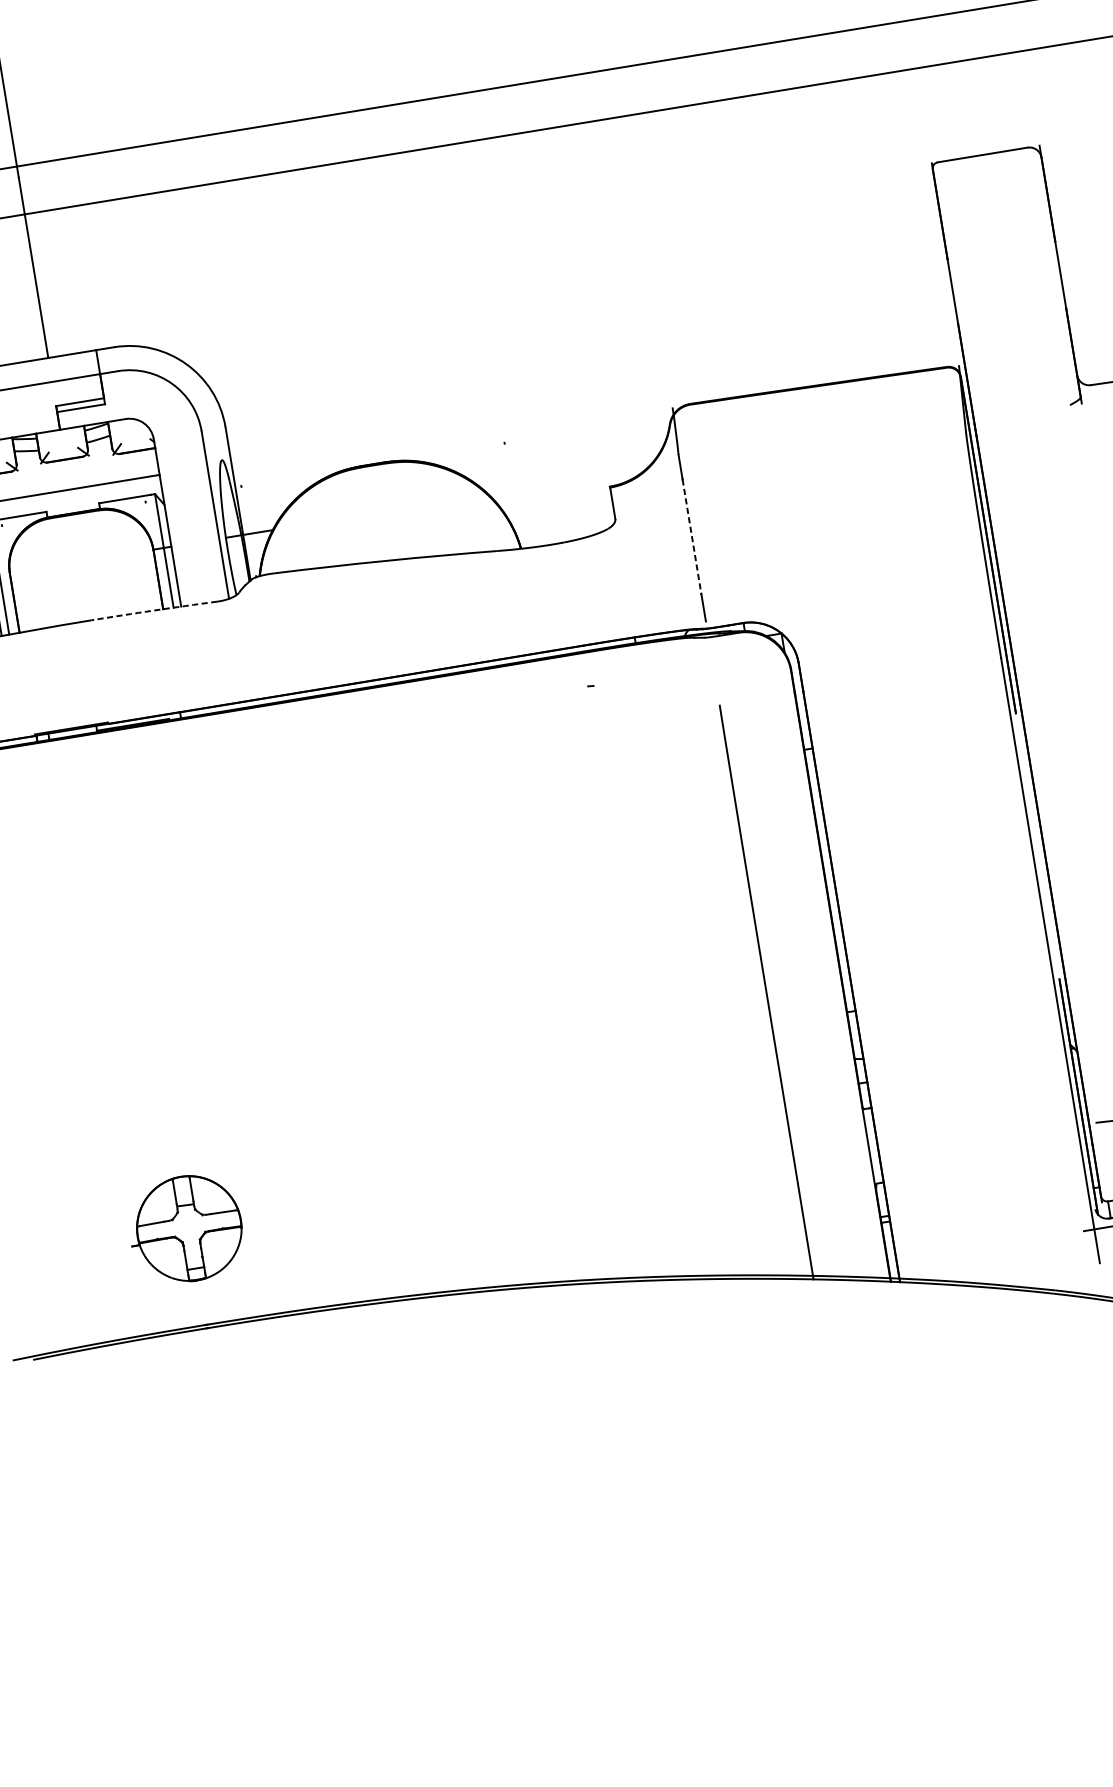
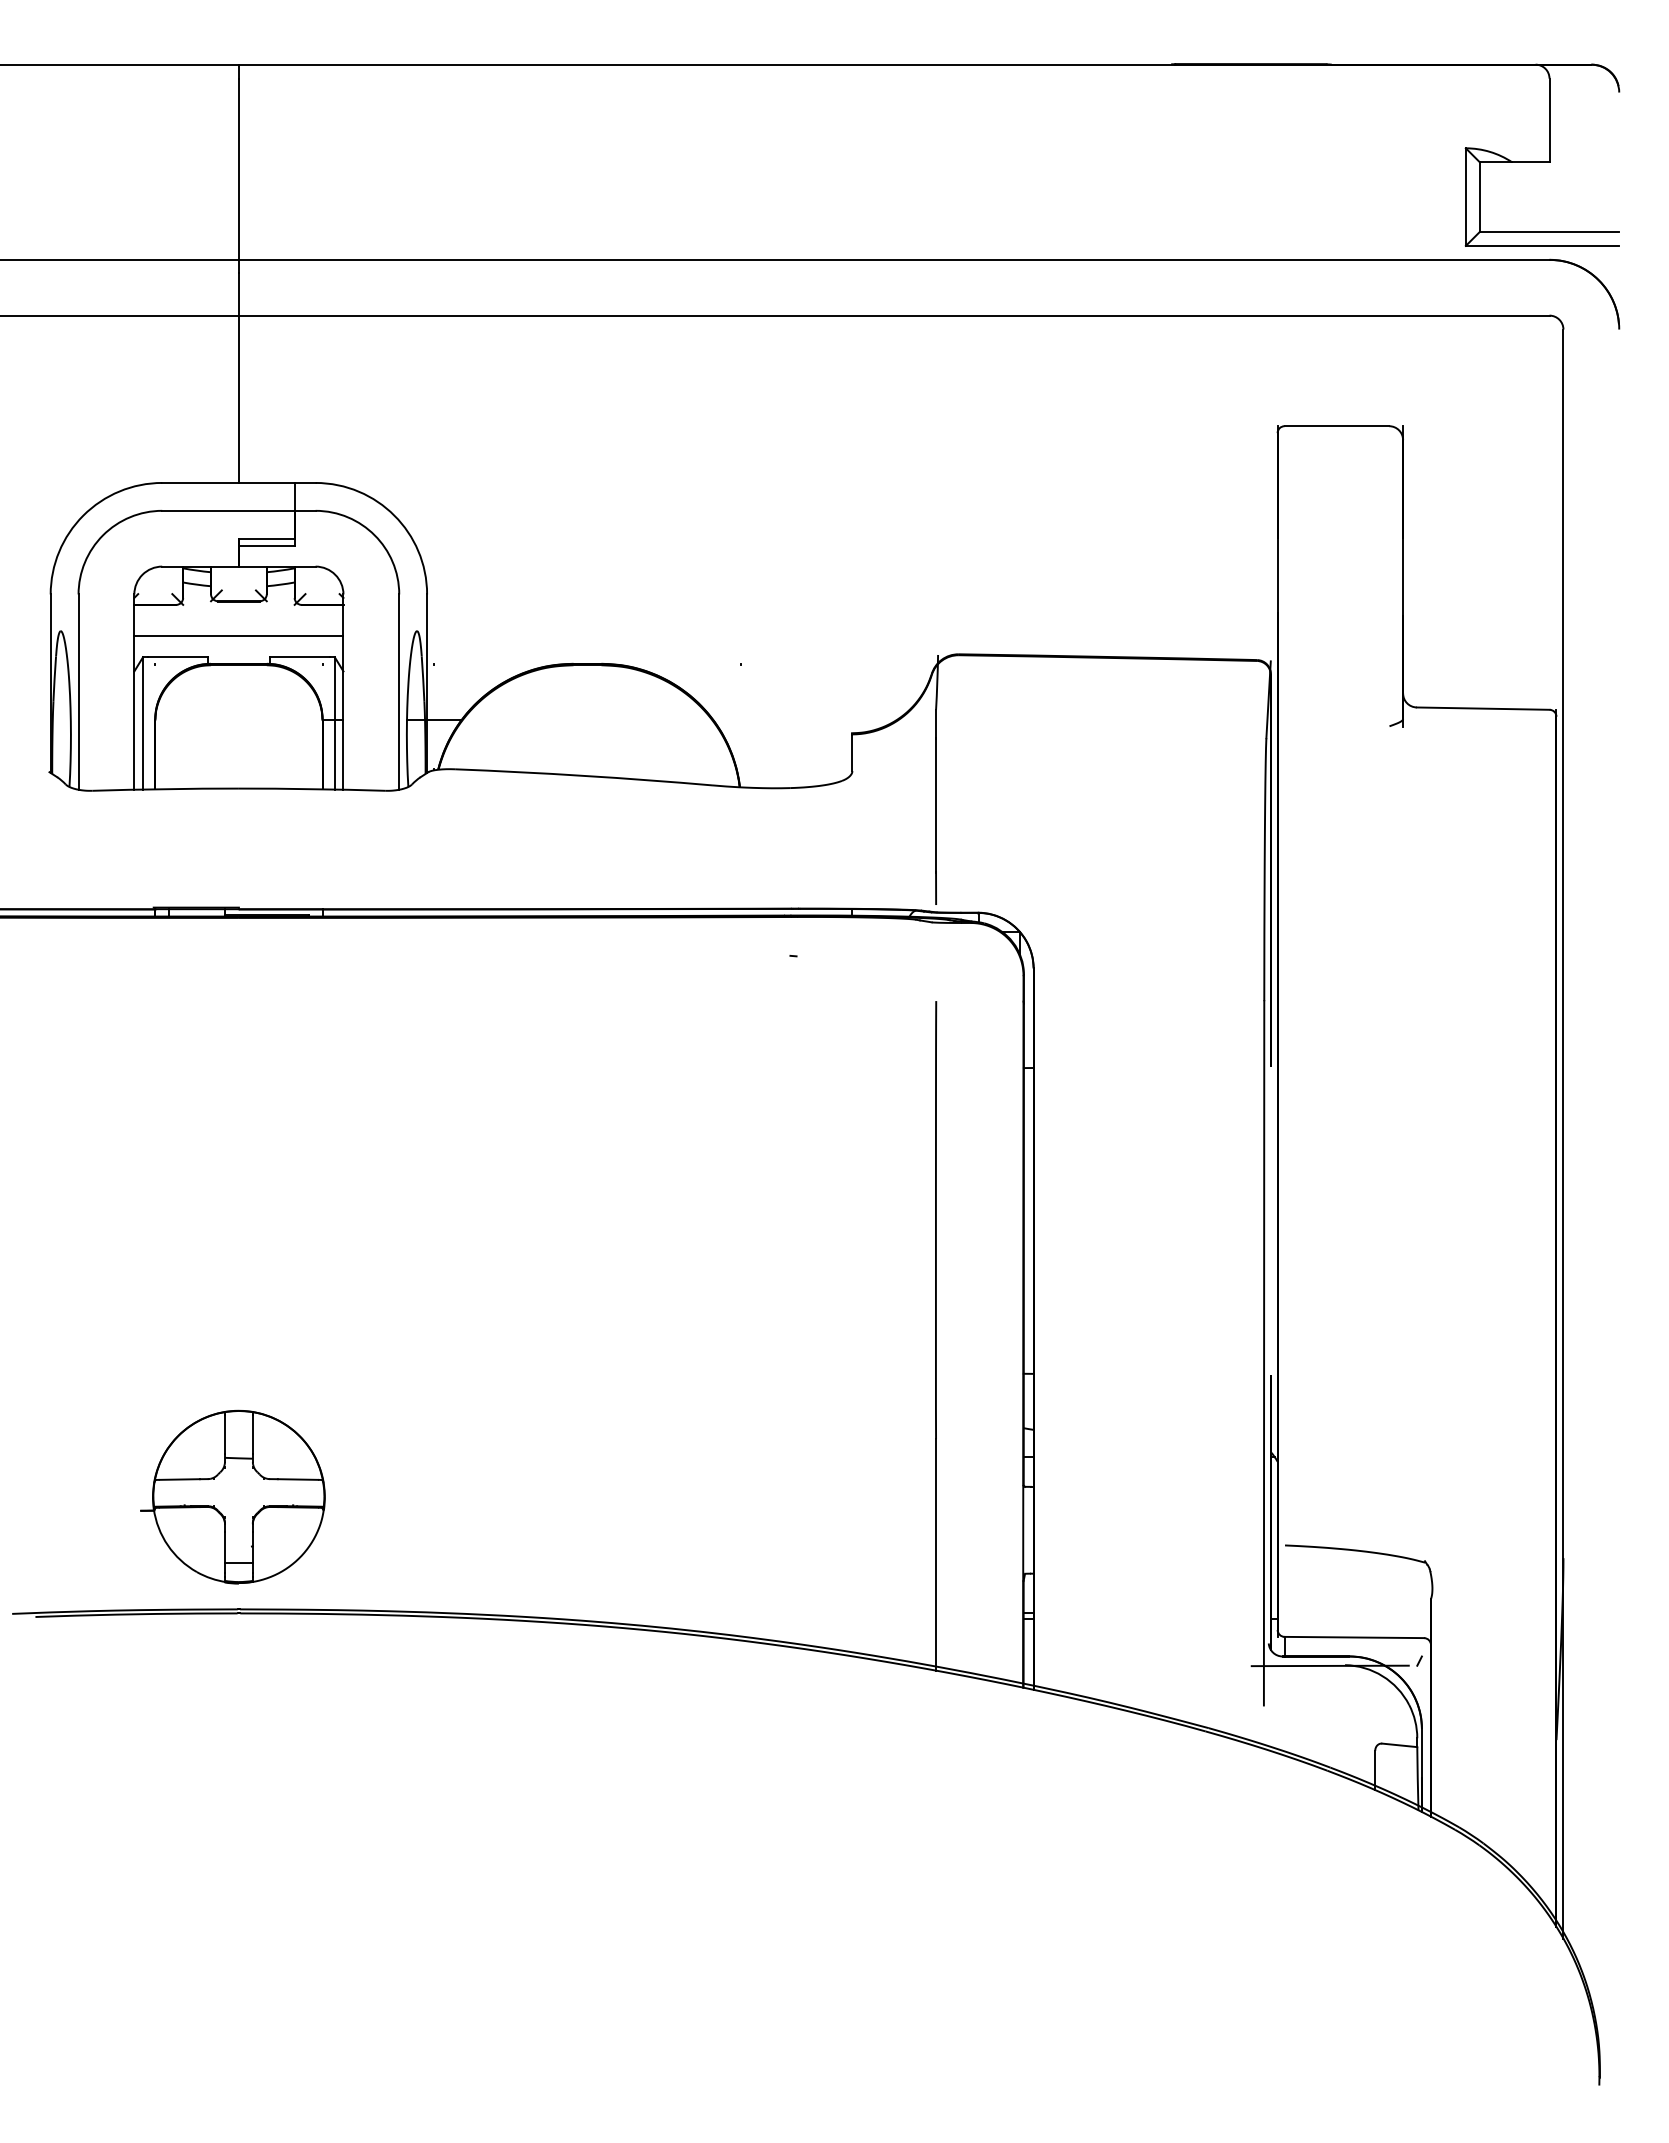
line: (692, 537) -> (936, 806), dashed -> solid
arc: (154, 610) -> (312, 789), dashed -> solid
part: (185, 1228) -> (232, 1496), size x1.43

